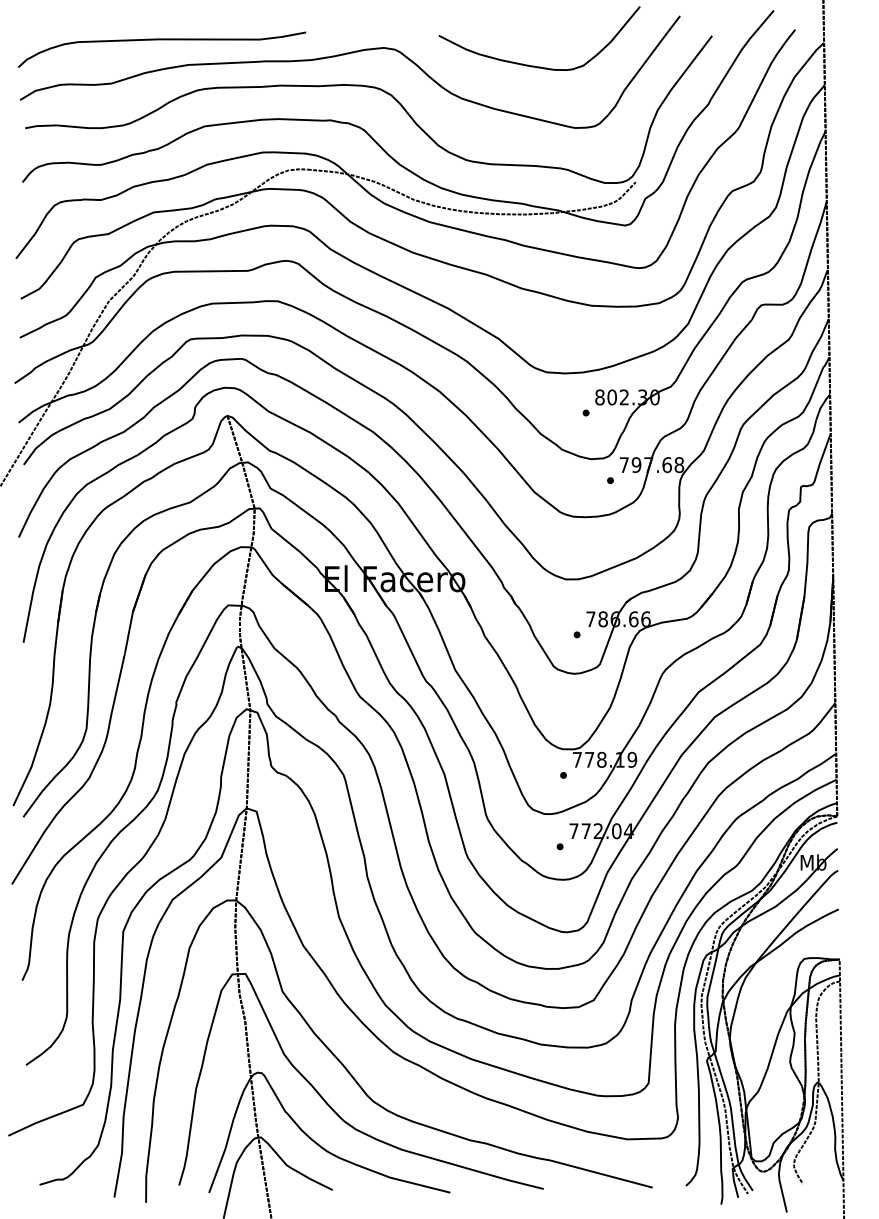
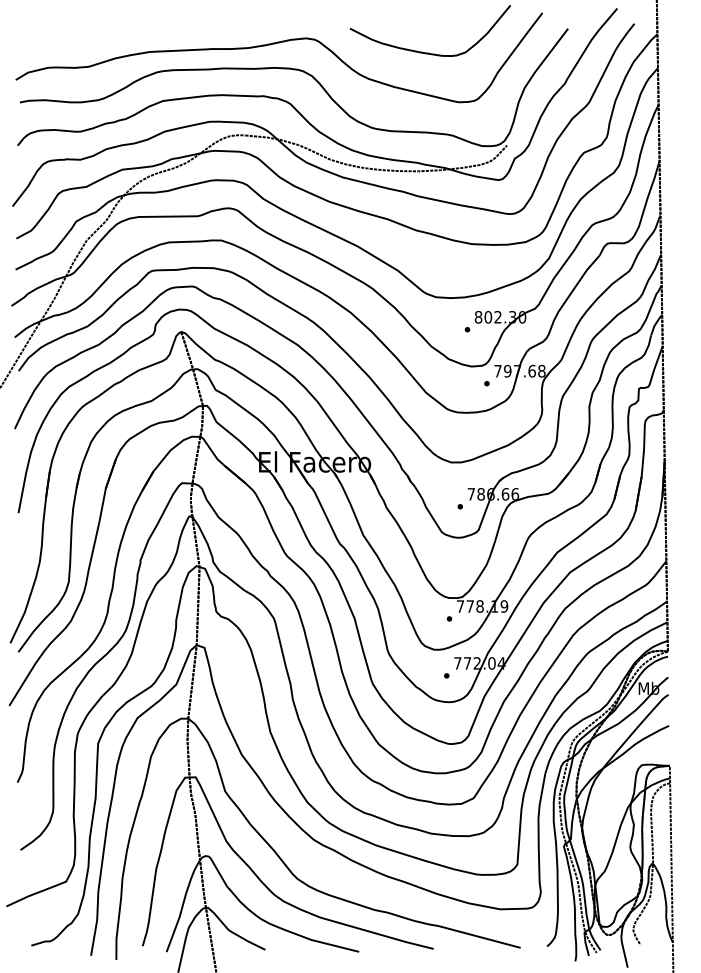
curve: (162, 40) -> (129, 32), removed

